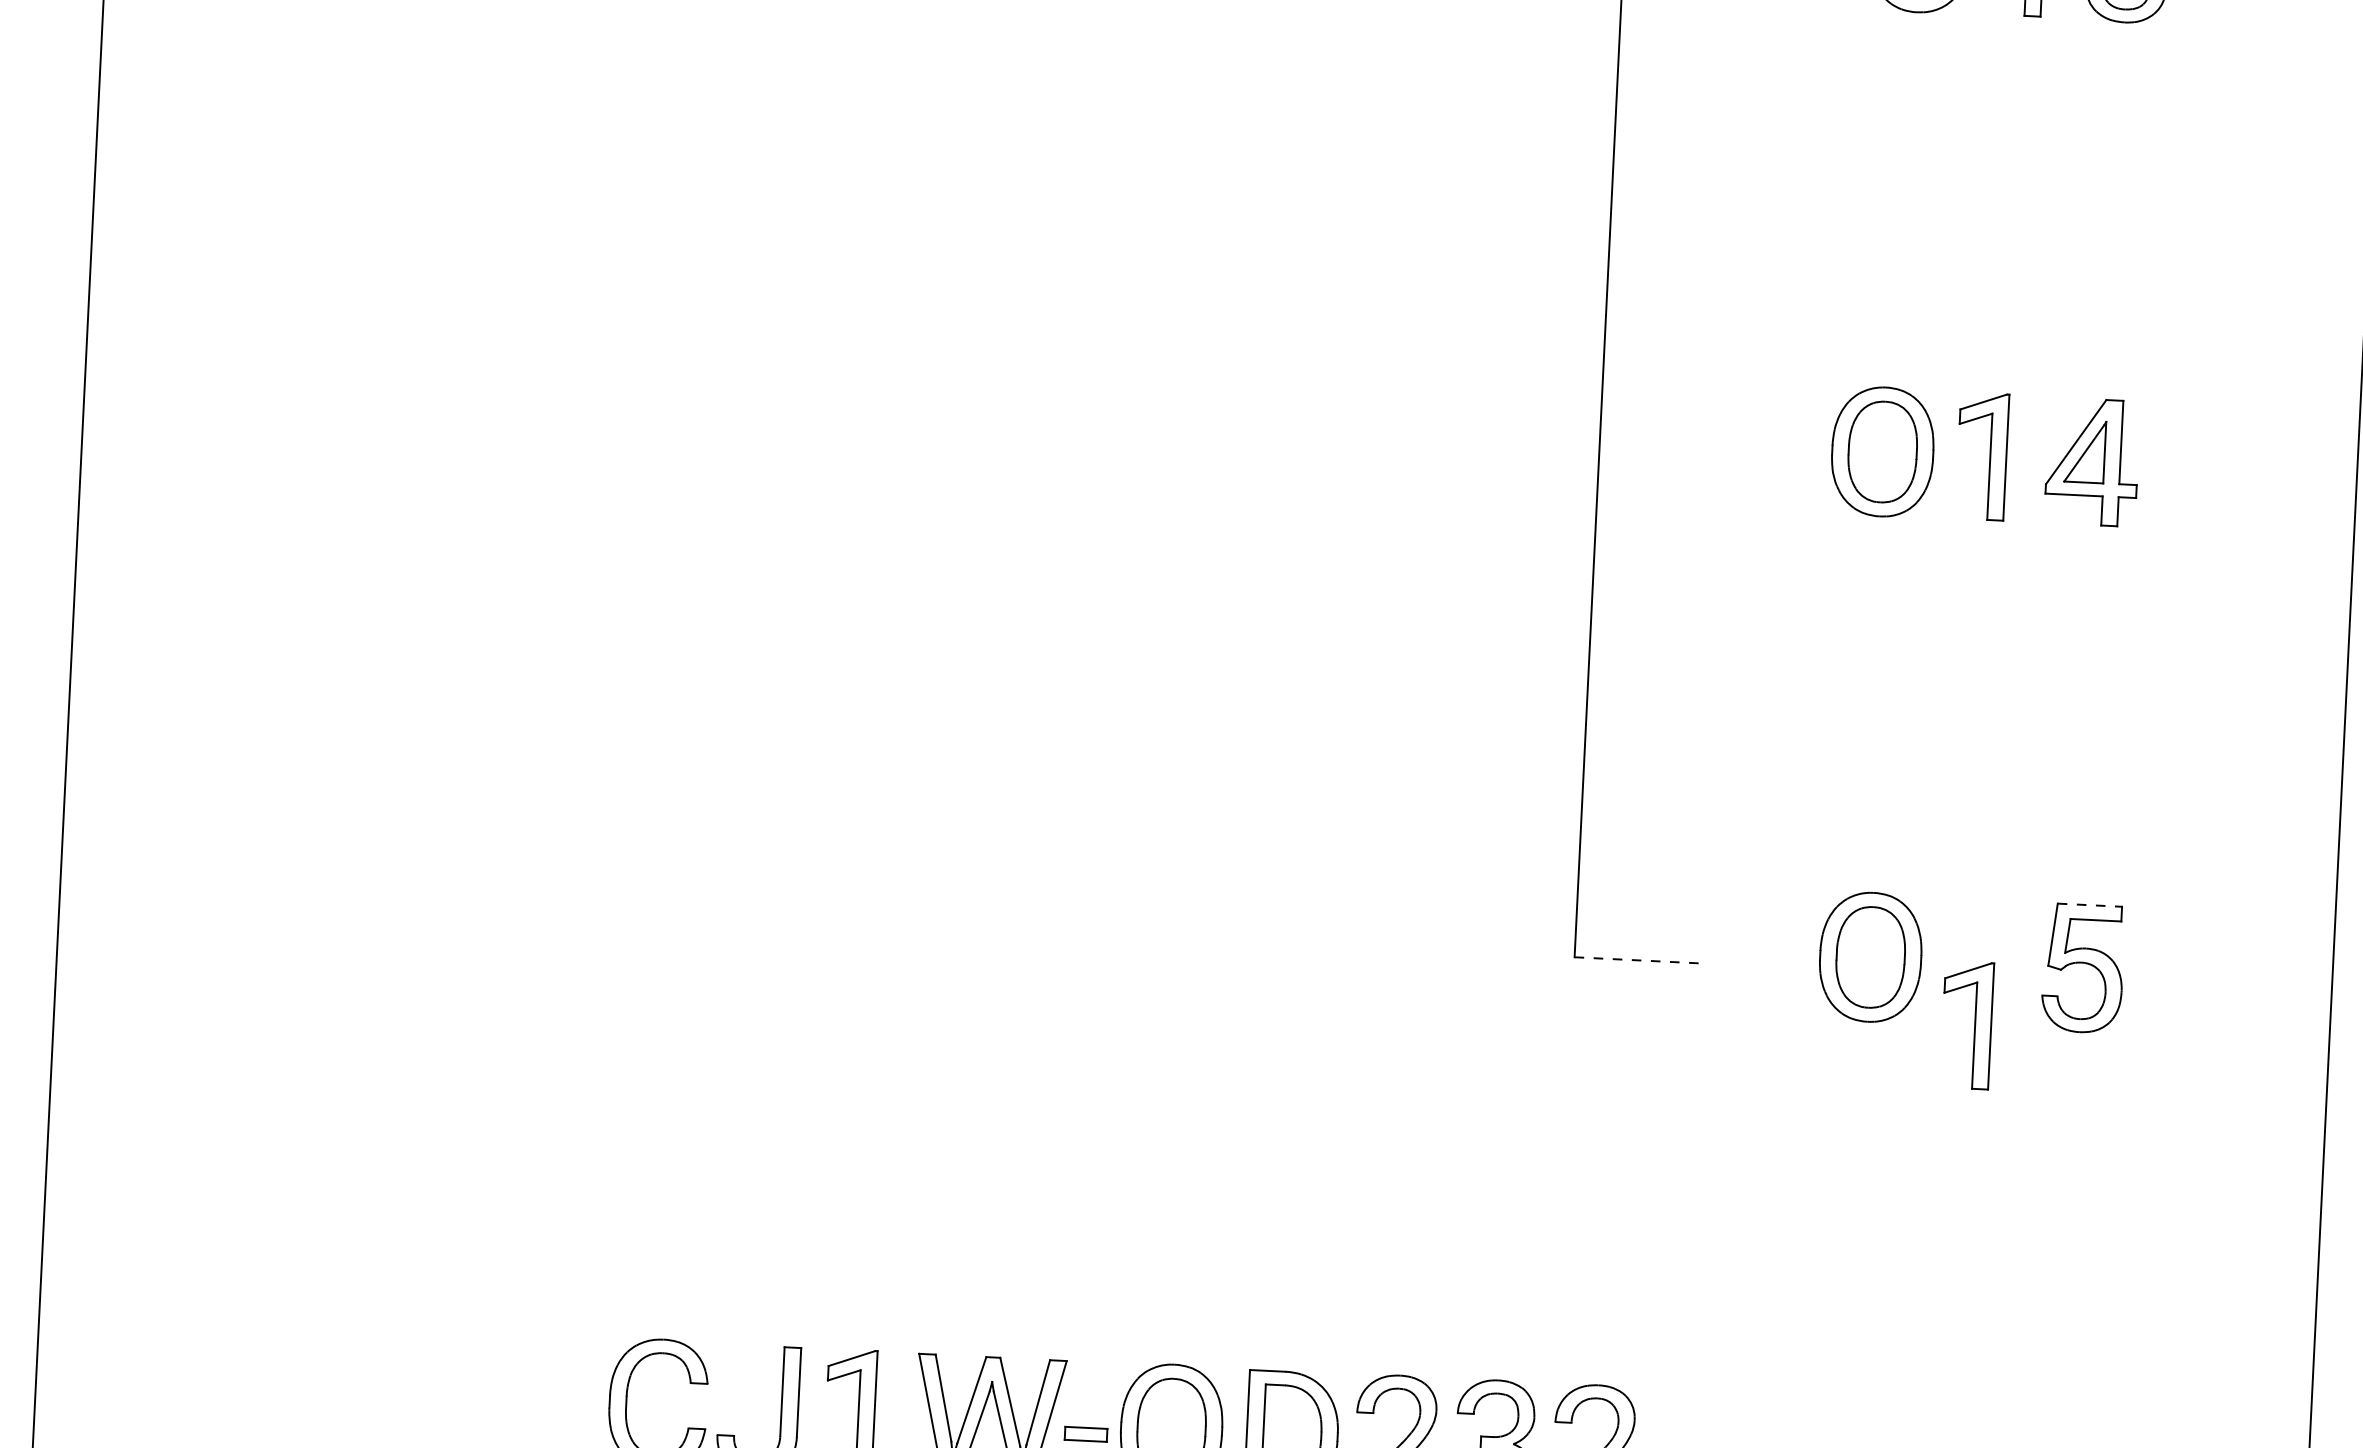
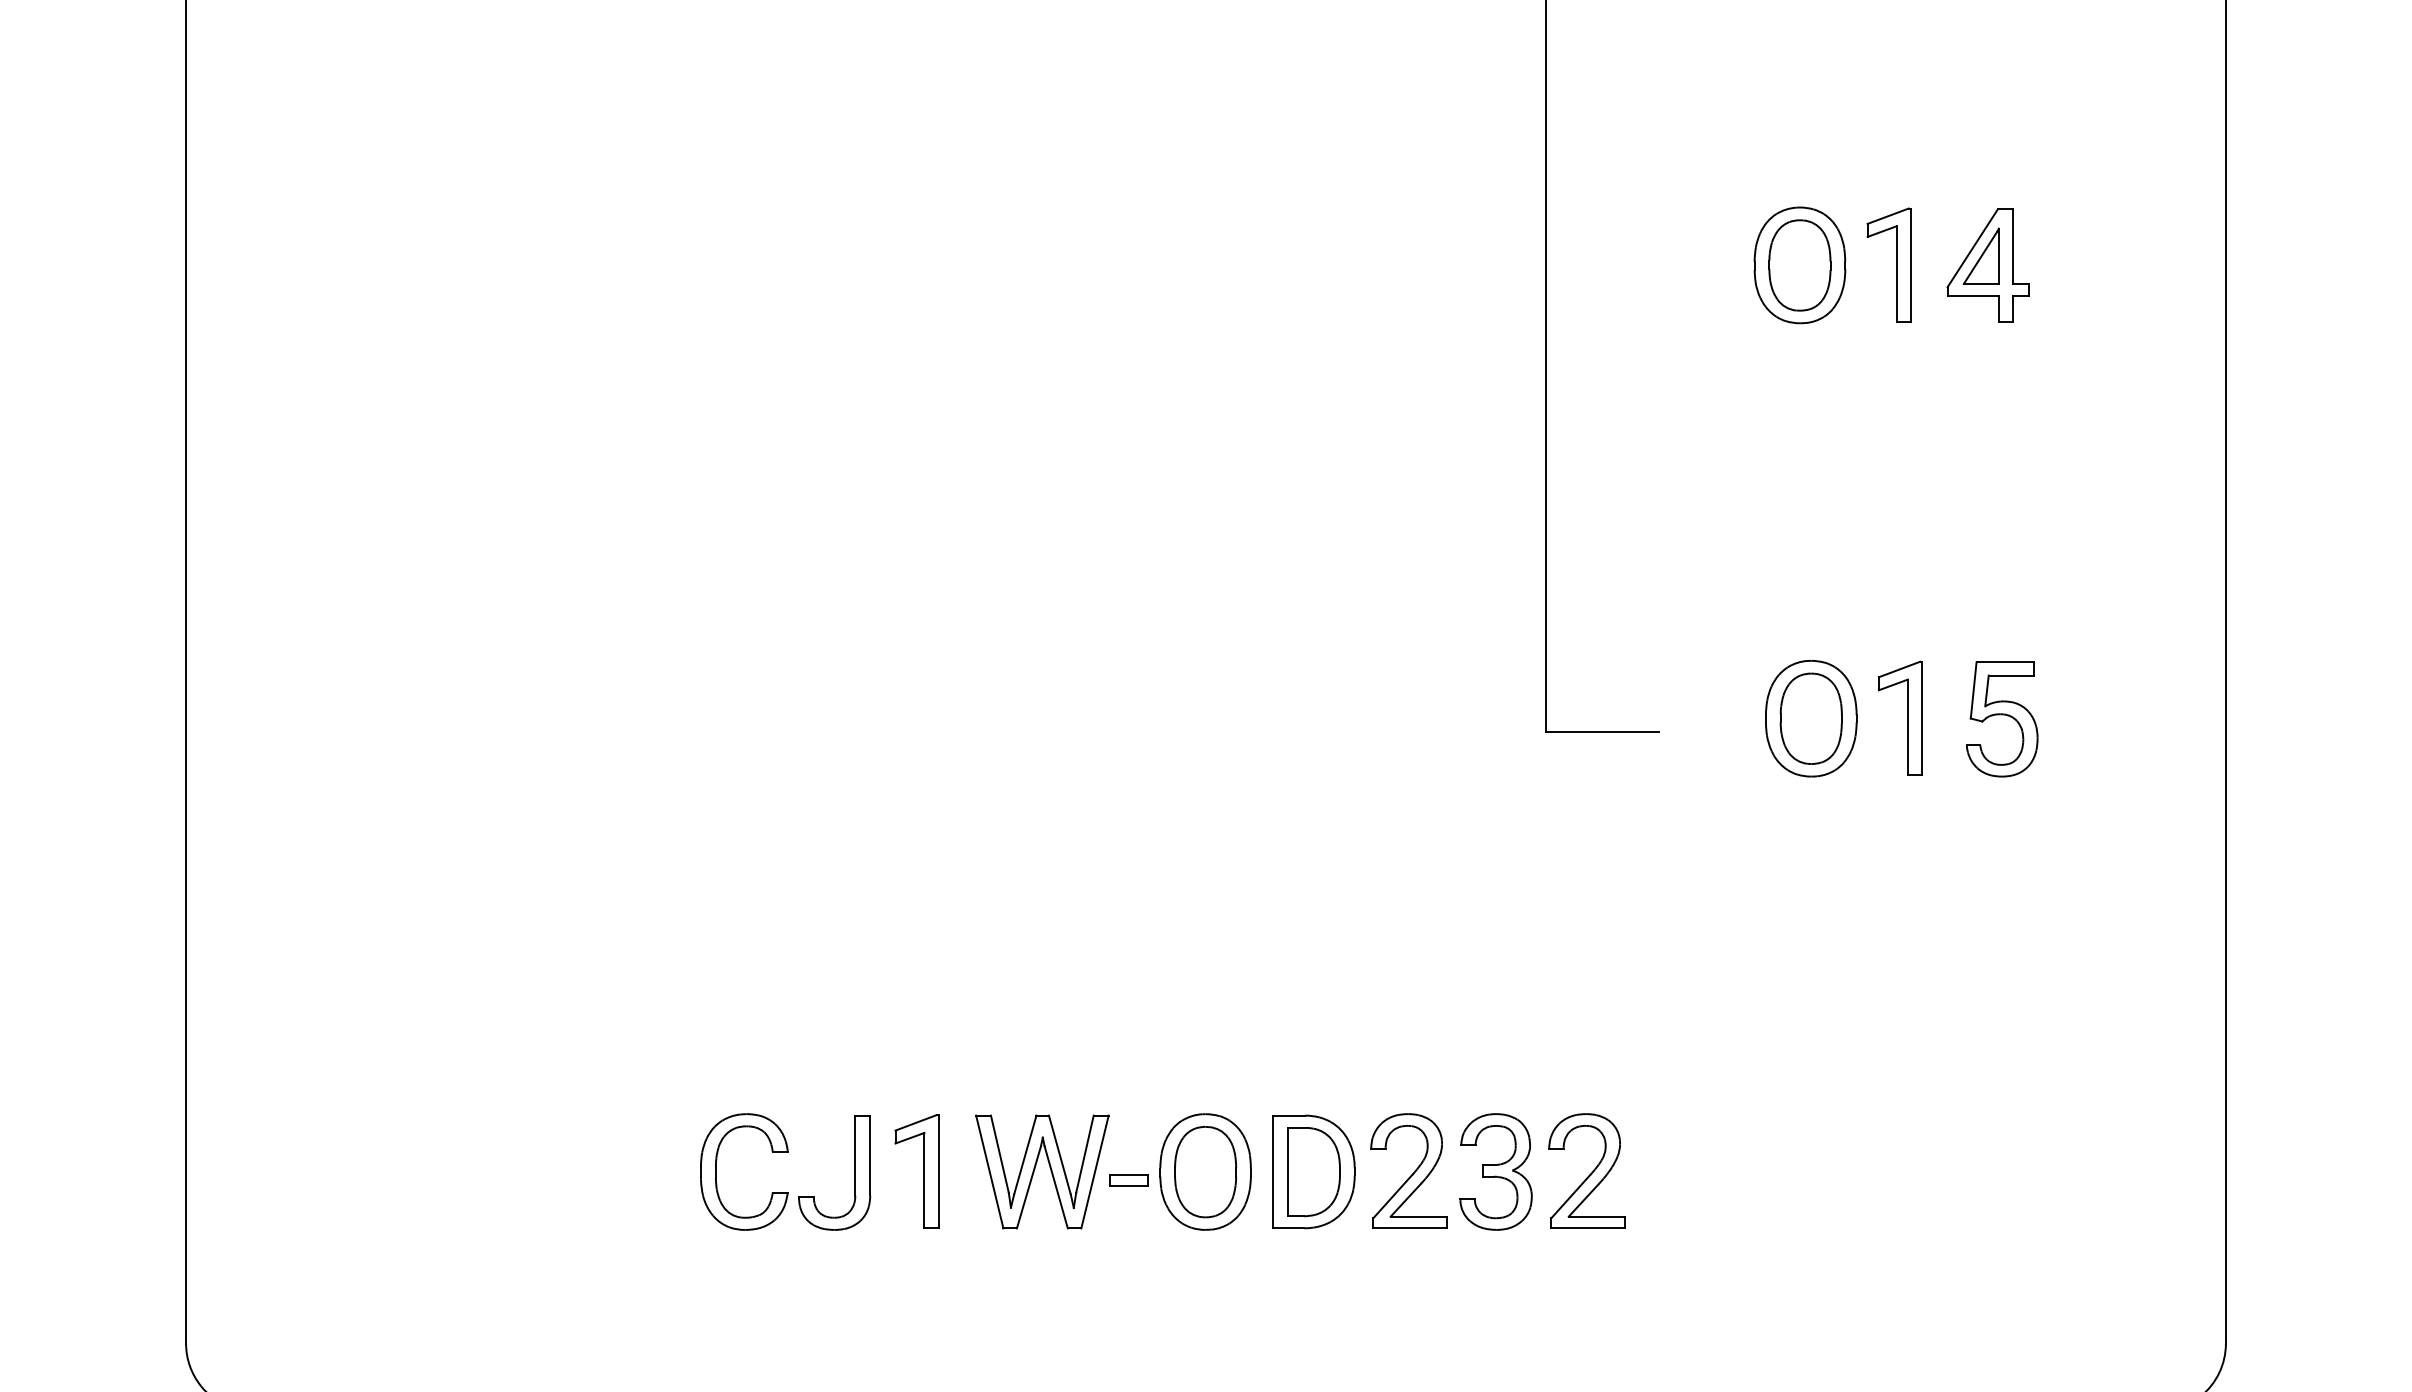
line: (2090, 905) -> (2005, 662), dashed -> solid
line: (1637, 960) -> (1602, 731), dashed -> solid
part: (1974, 1024) -> (1907, 717), moved

